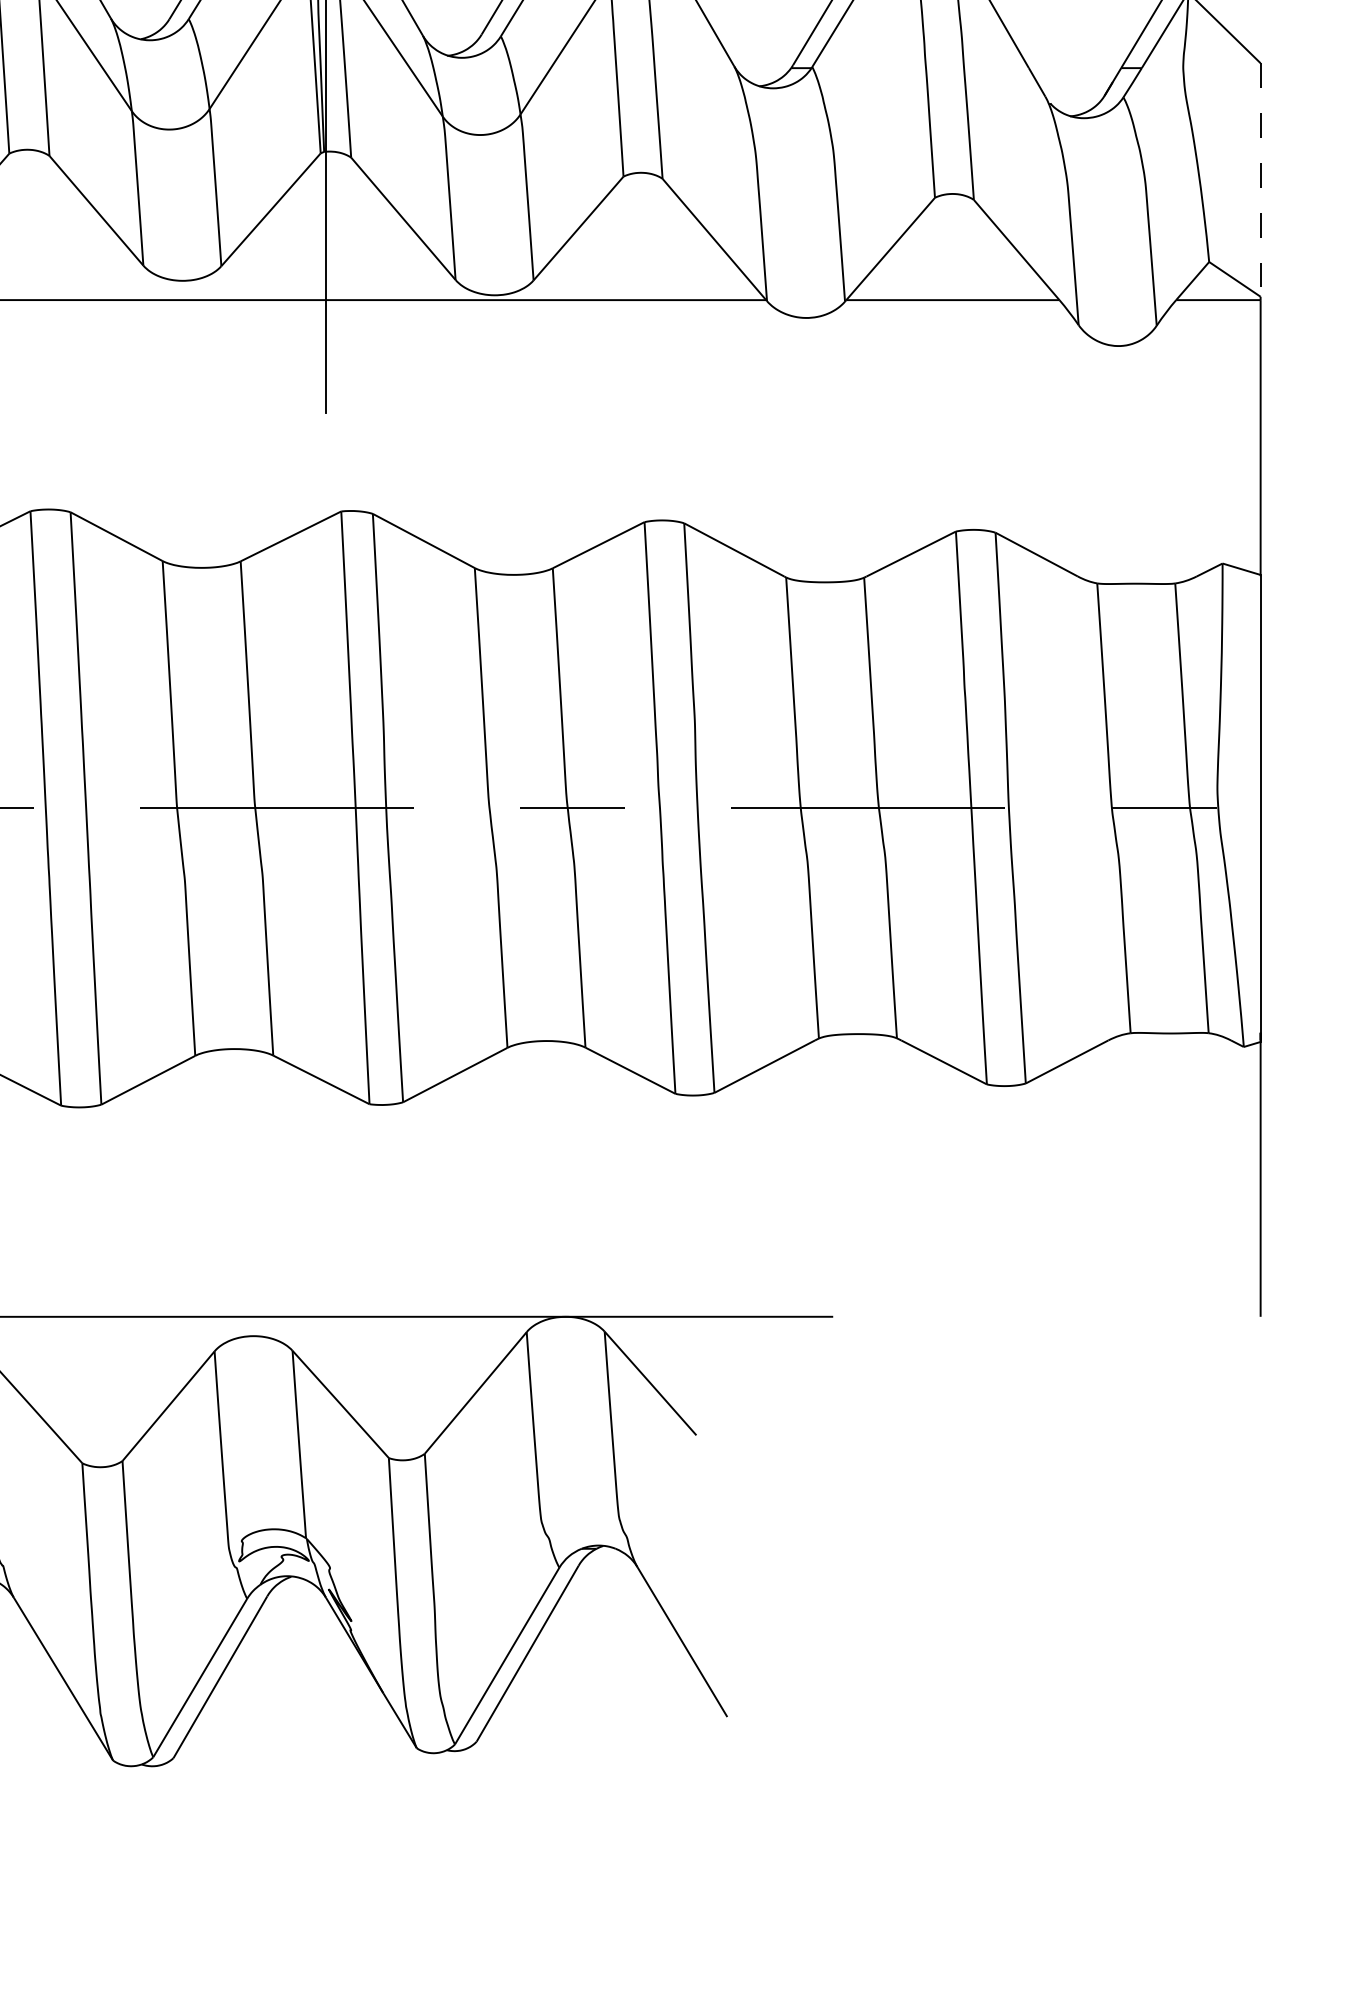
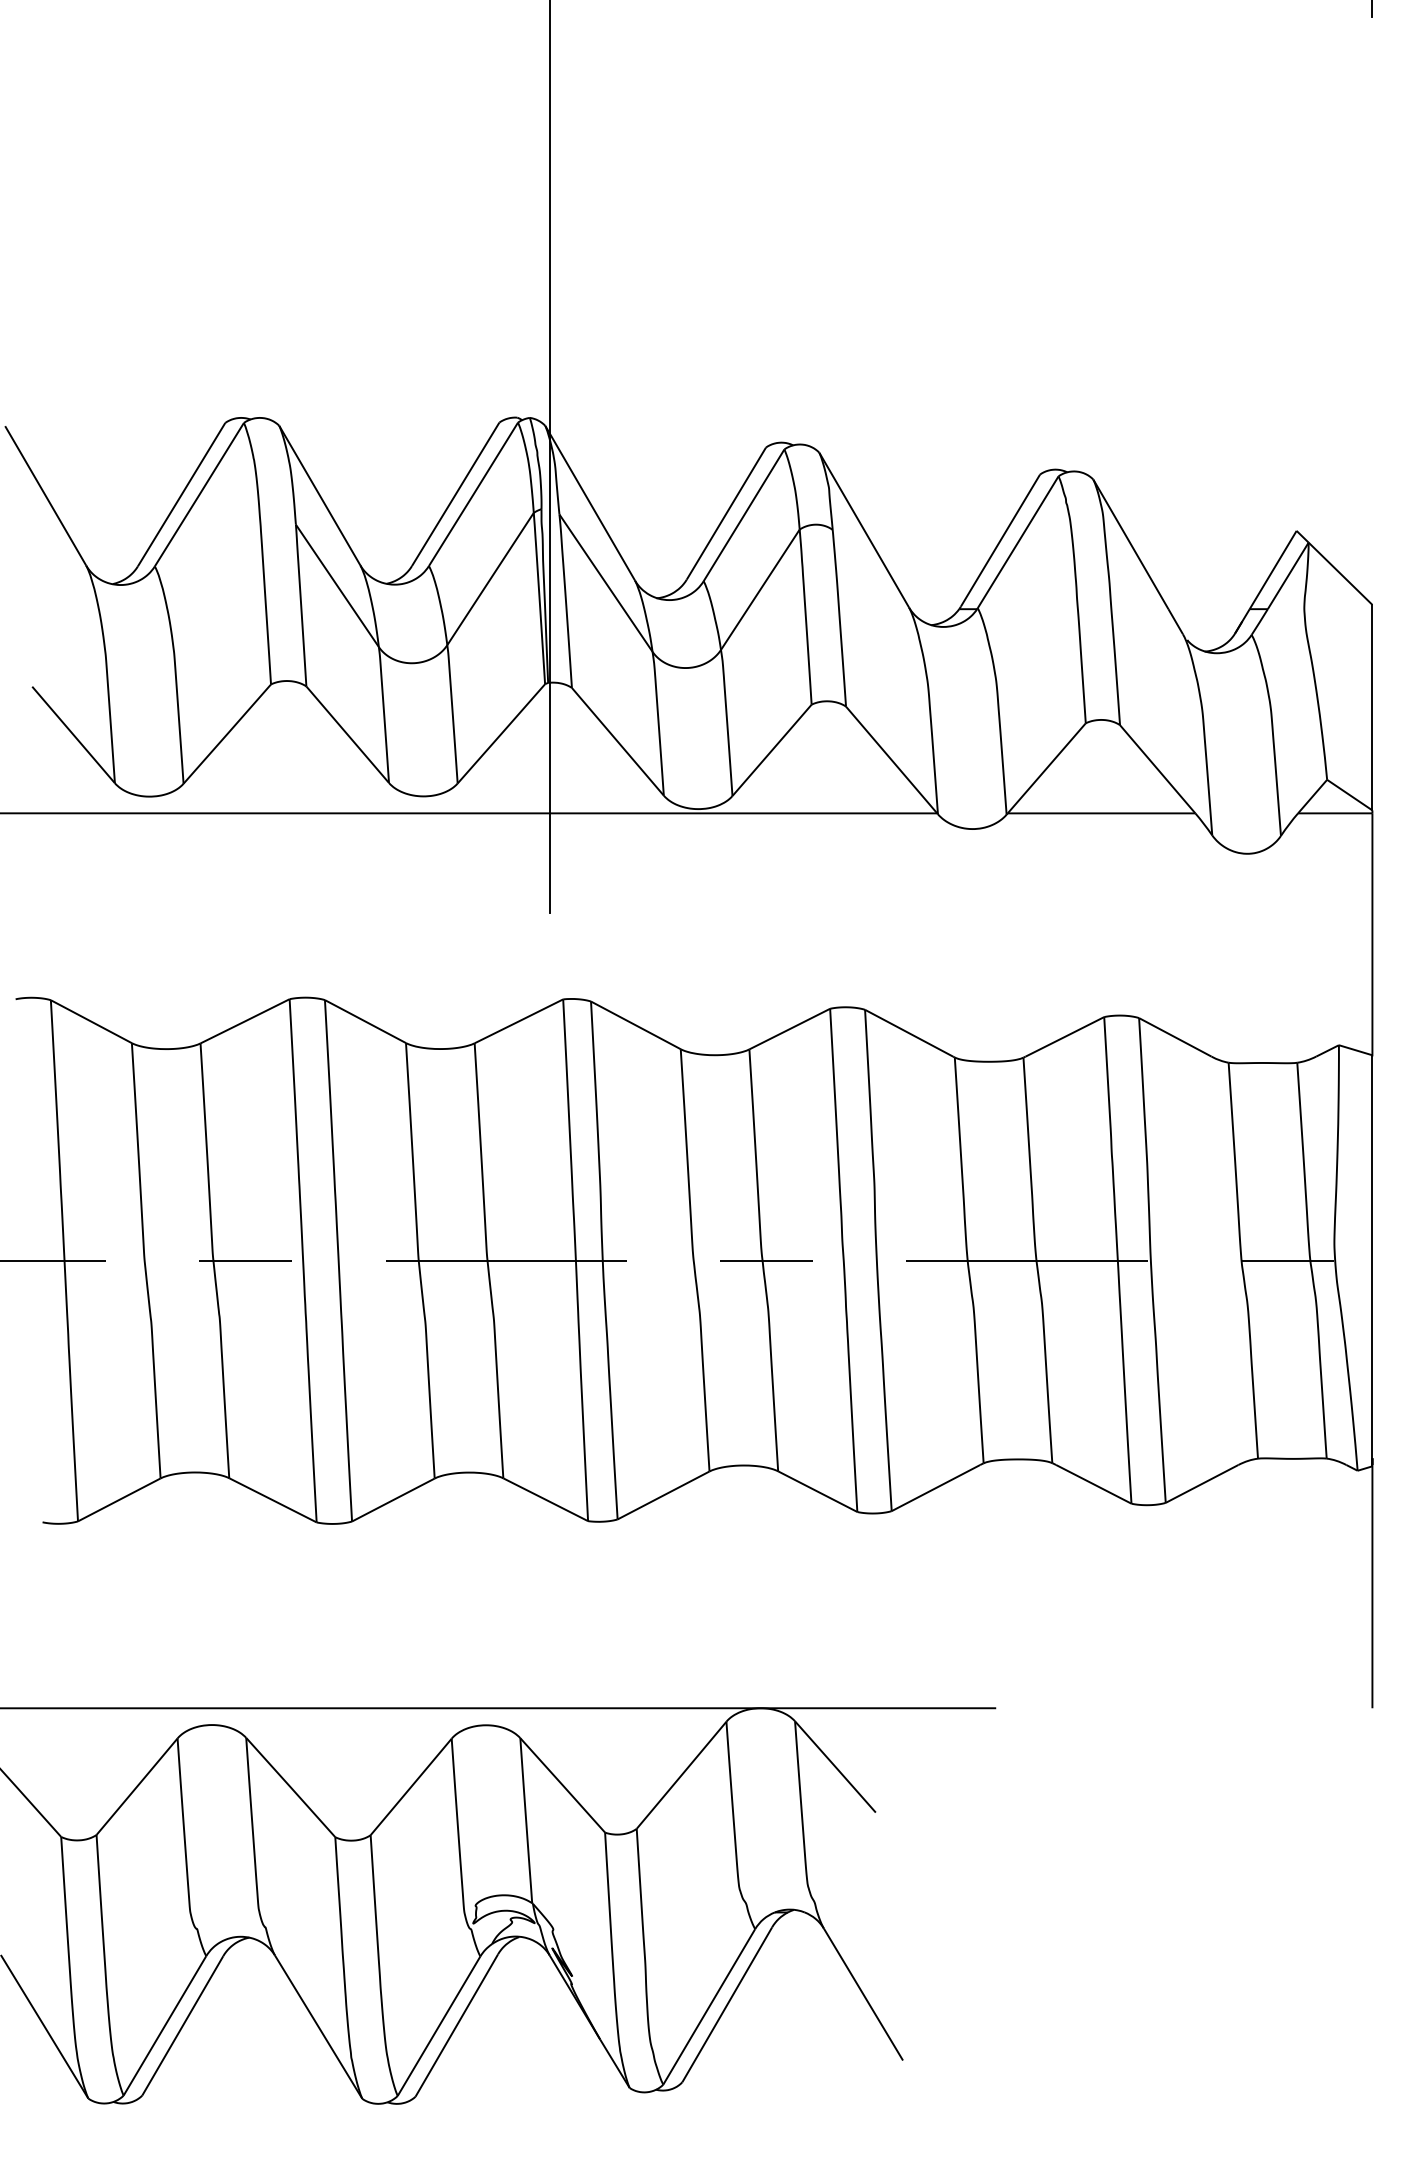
line: (1260, 179) -> (1372, 707), dashed -> solid

